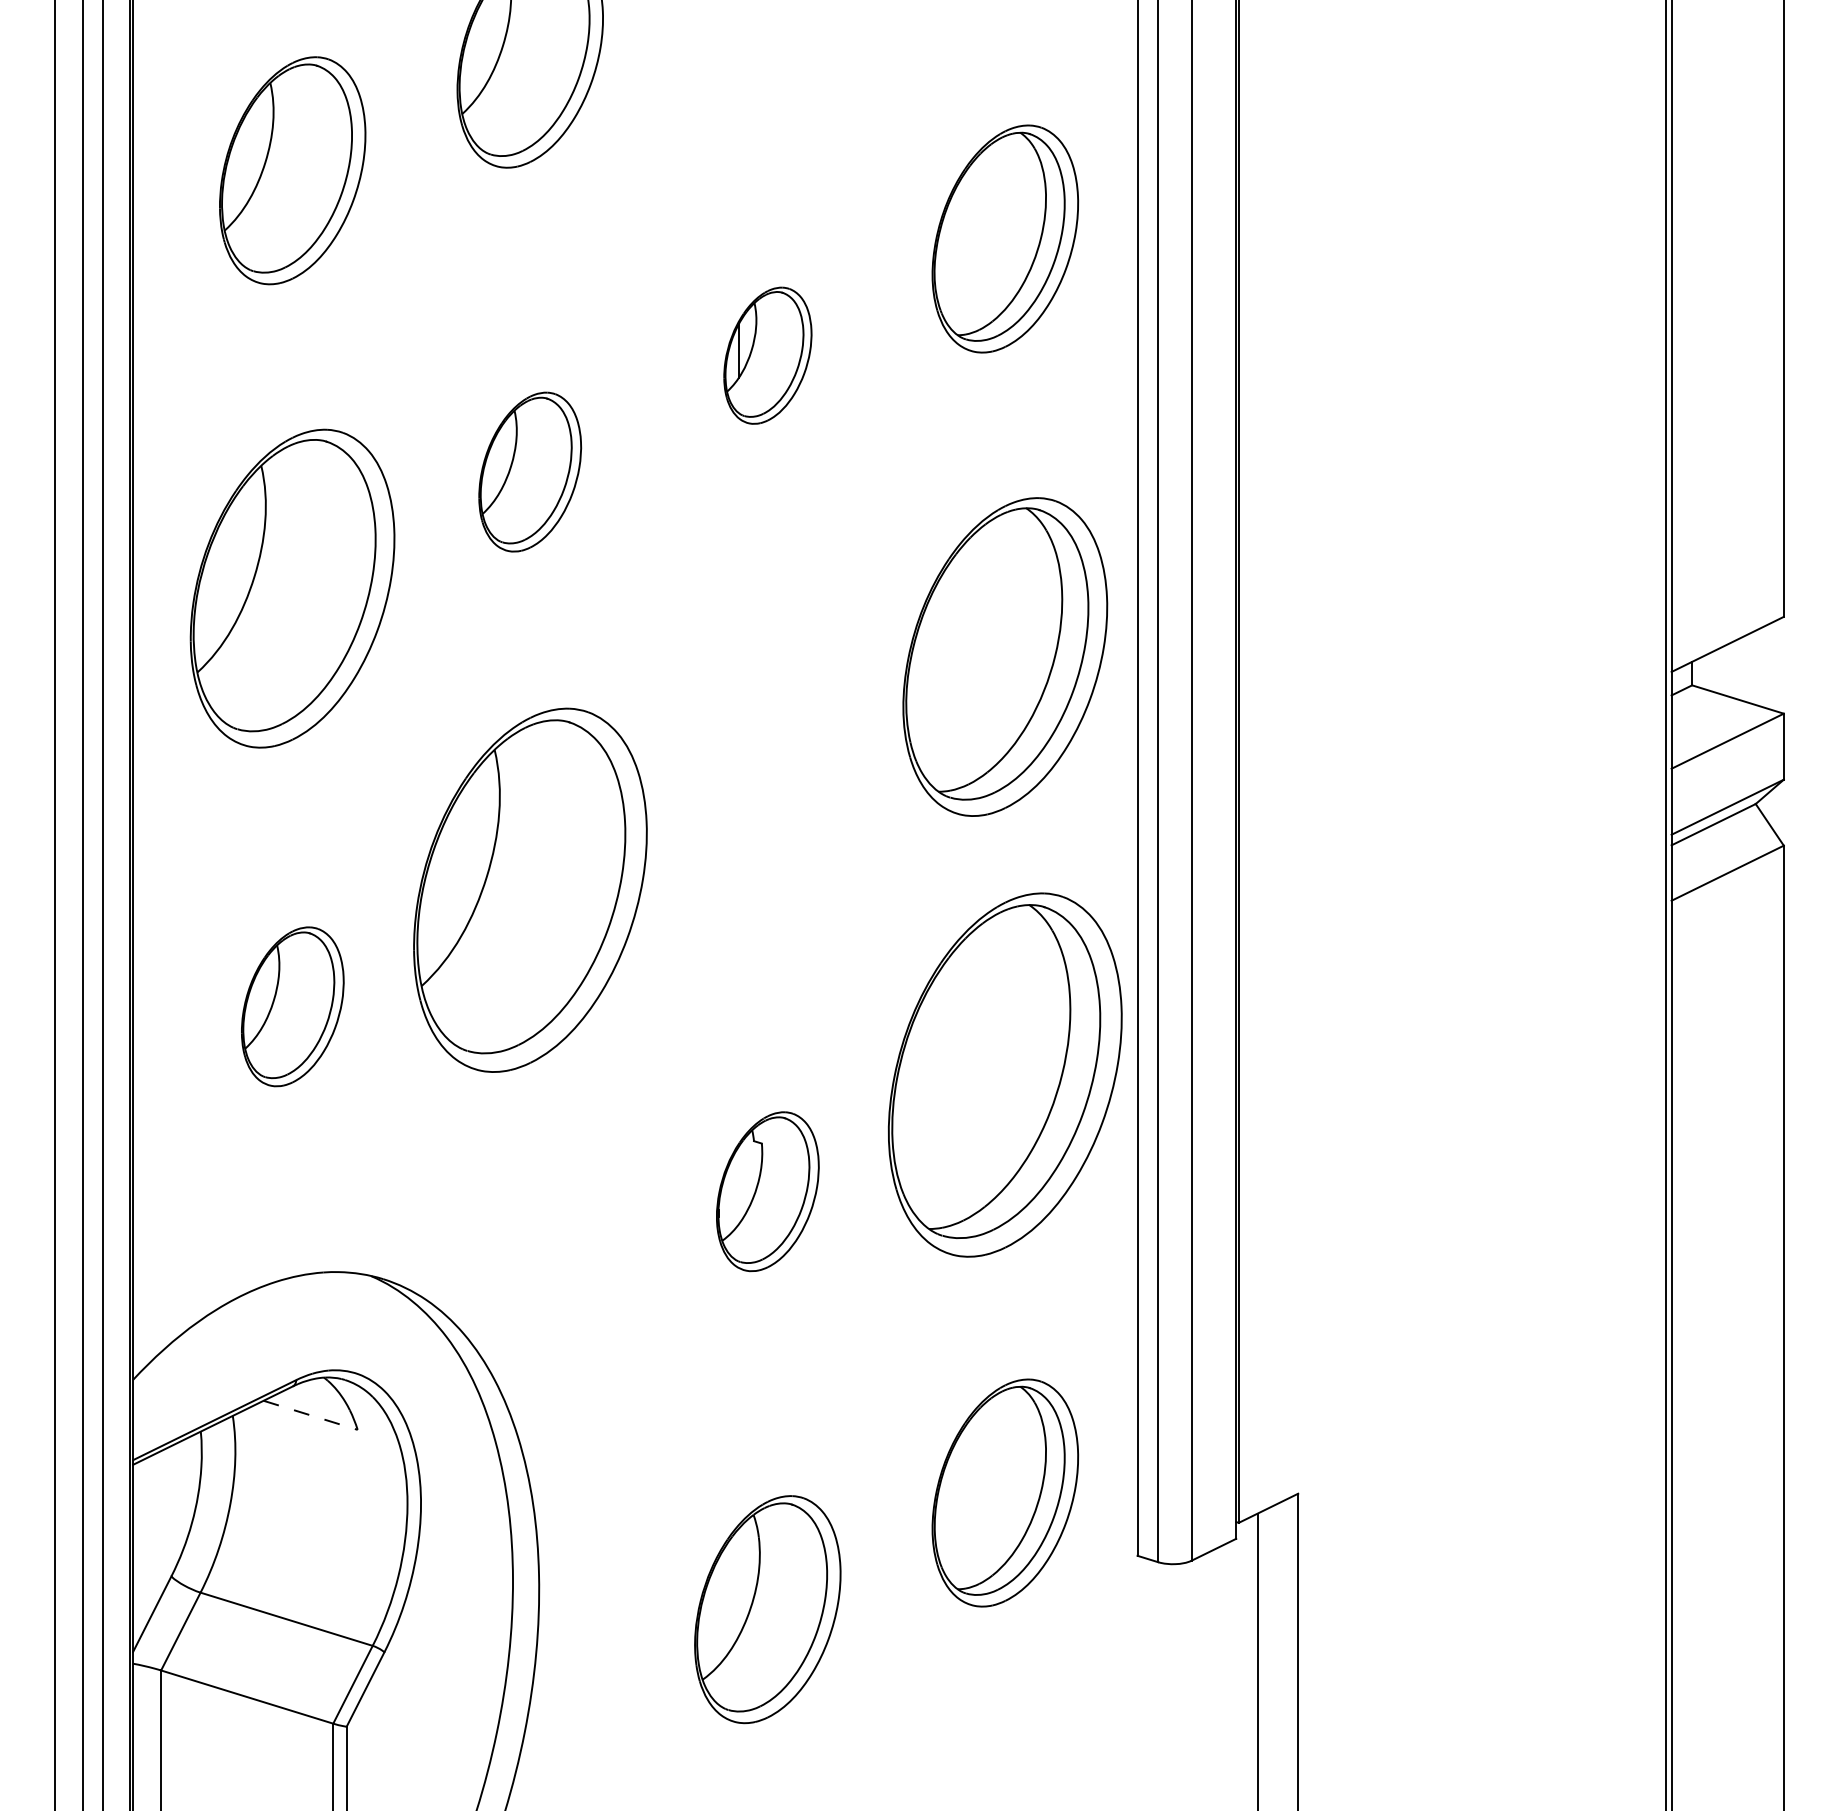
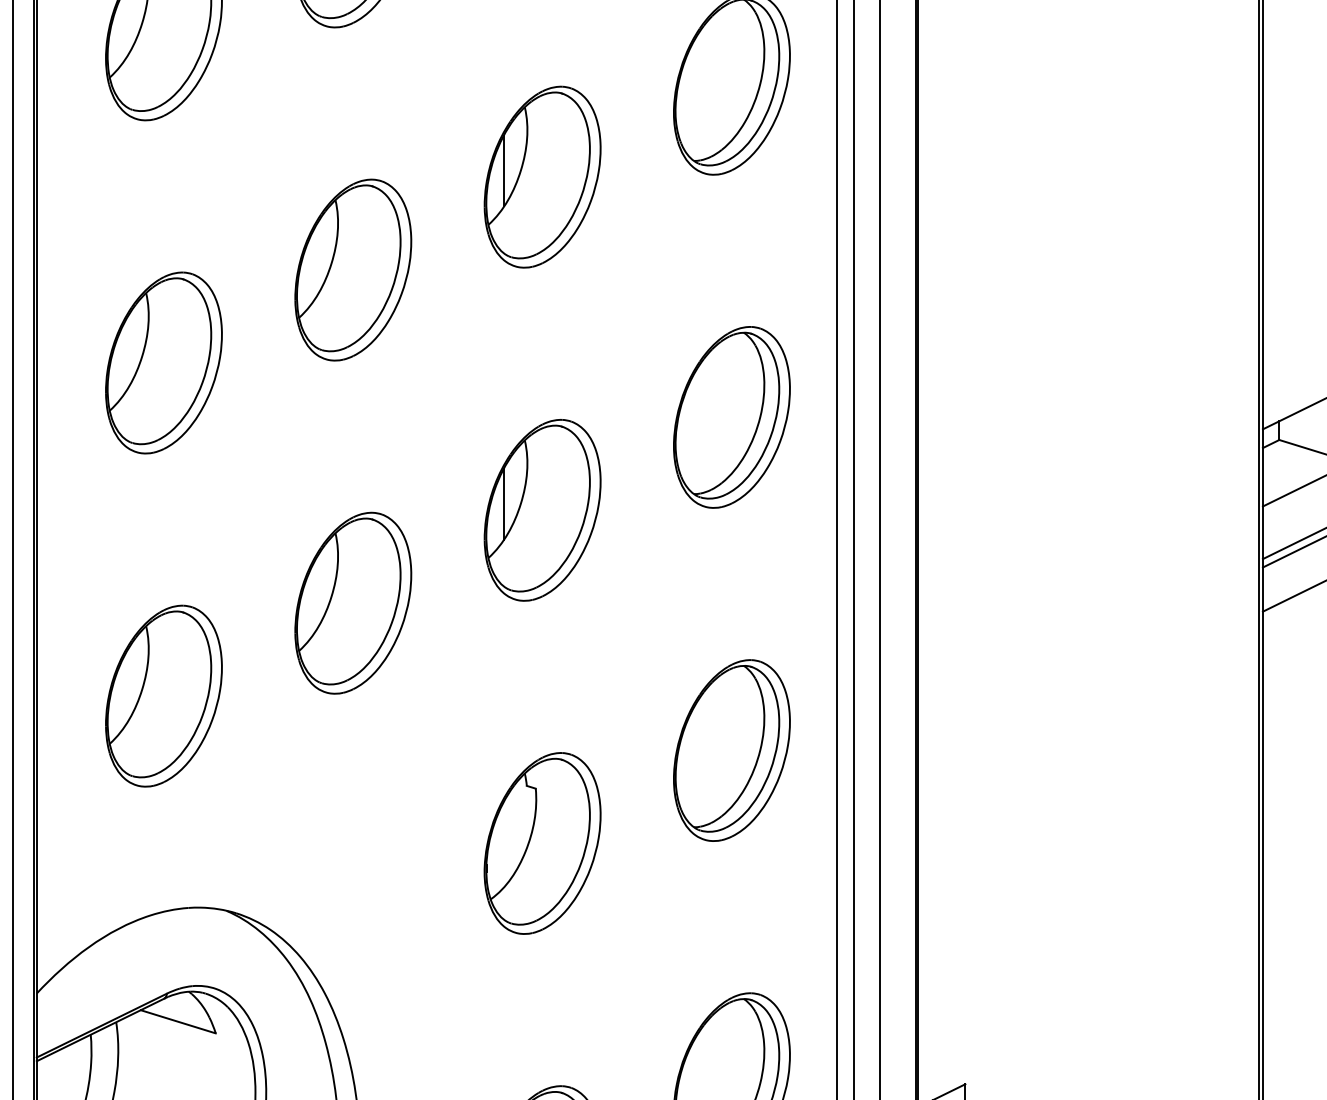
part: (767, 355) -> (542, 177), size x1.67
part: (529, 471) -> (352, 269), size x1.43
part: (292, 588) -> (163, 362), size x0.71
part: (1005, 656) -> (732, 417), size x0.71
part: (767, 773) -> (542, 510), added
part: (529, 889) -> (352, 602), size x0.62
part: (292, 1006) -> (163, 695), size x1.43
part: (1005, 1074) -> (732, 750), size x0.62
part: (767, 1191) -> (542, 843), size x1.43
line: (311, 1415) -> (178, 1021), dashed -> solid

